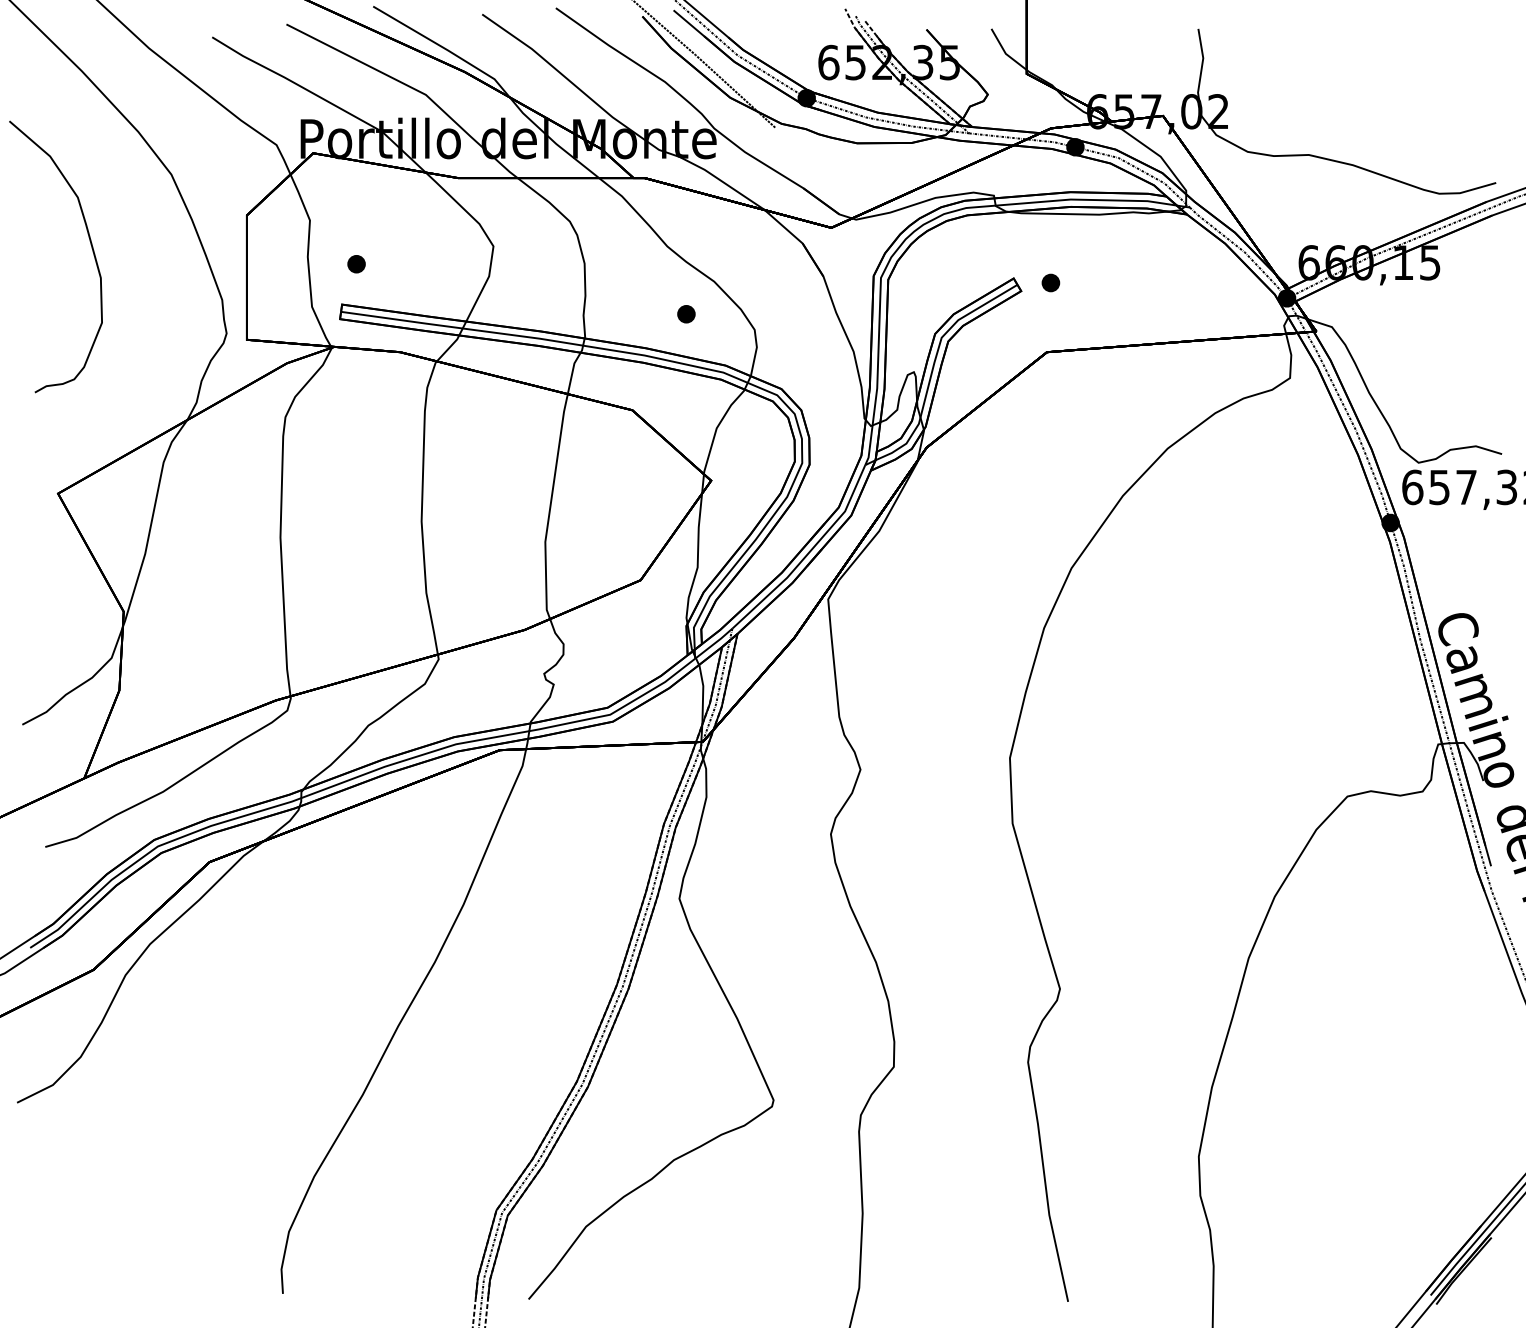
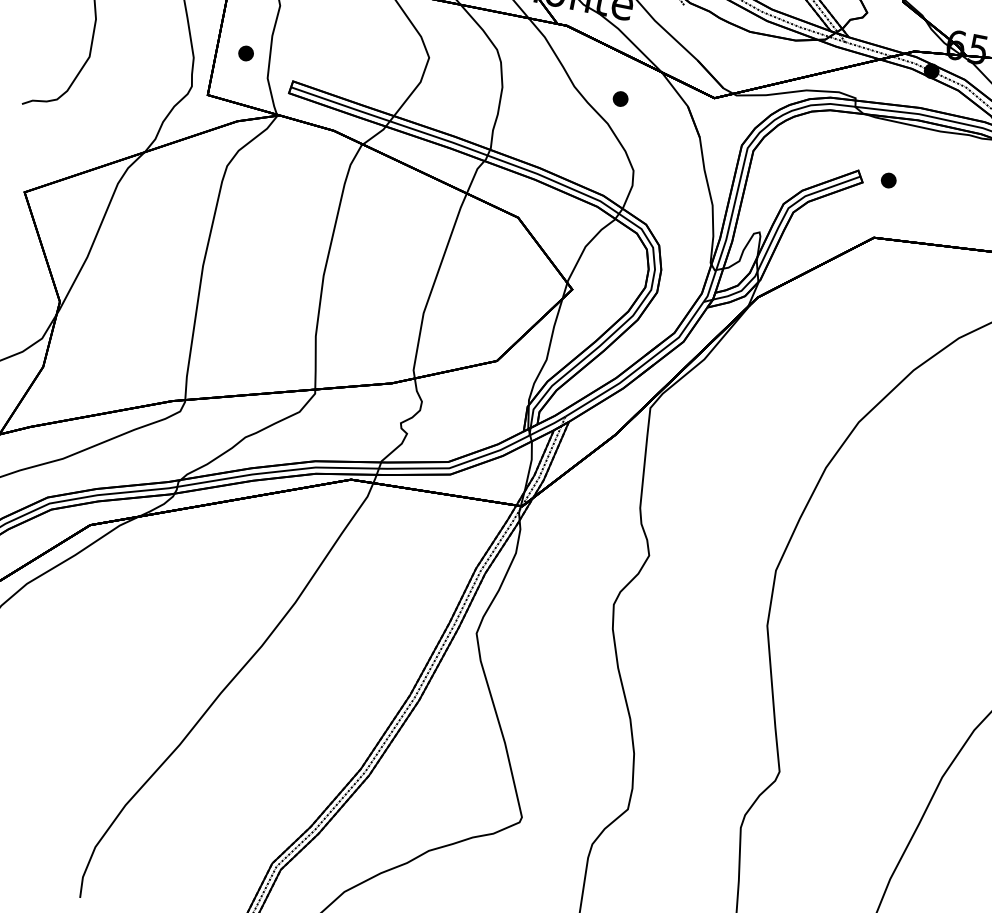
part: (356, 264) -> (245, 53), moved
part: (686, 314) -> (620, 99), moved

